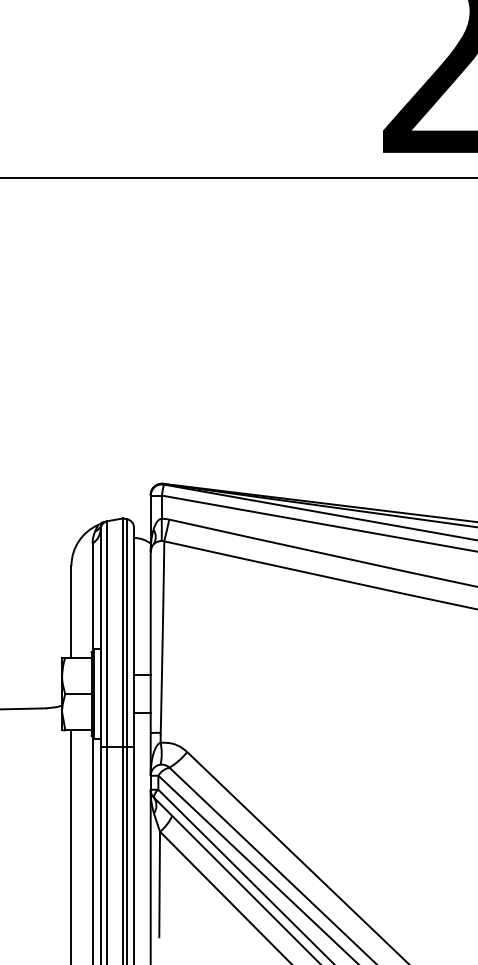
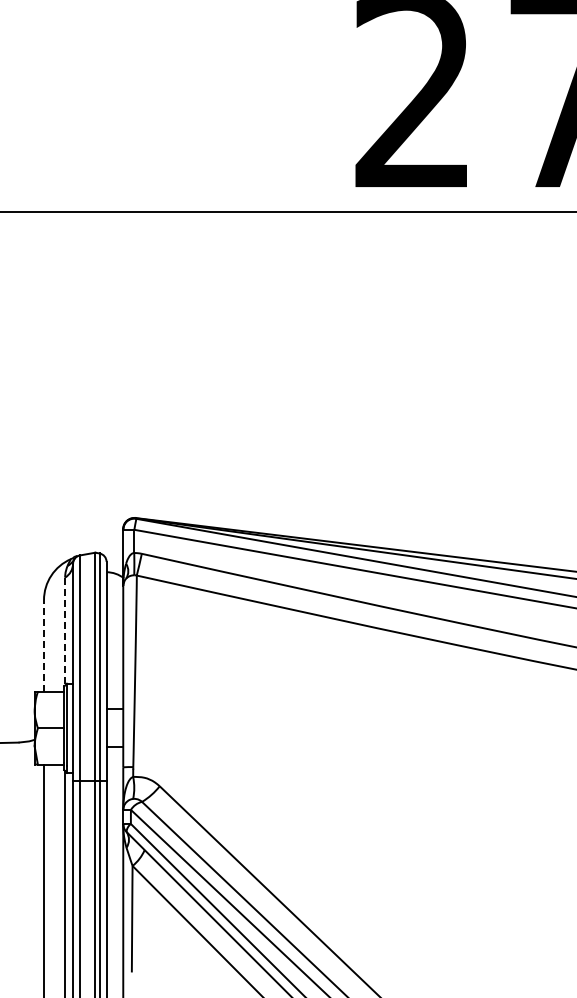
line: (92, 597) -> (65, 631), solid -> dashed
line: (71, 612) -> (44, 646), solid -> dashed

